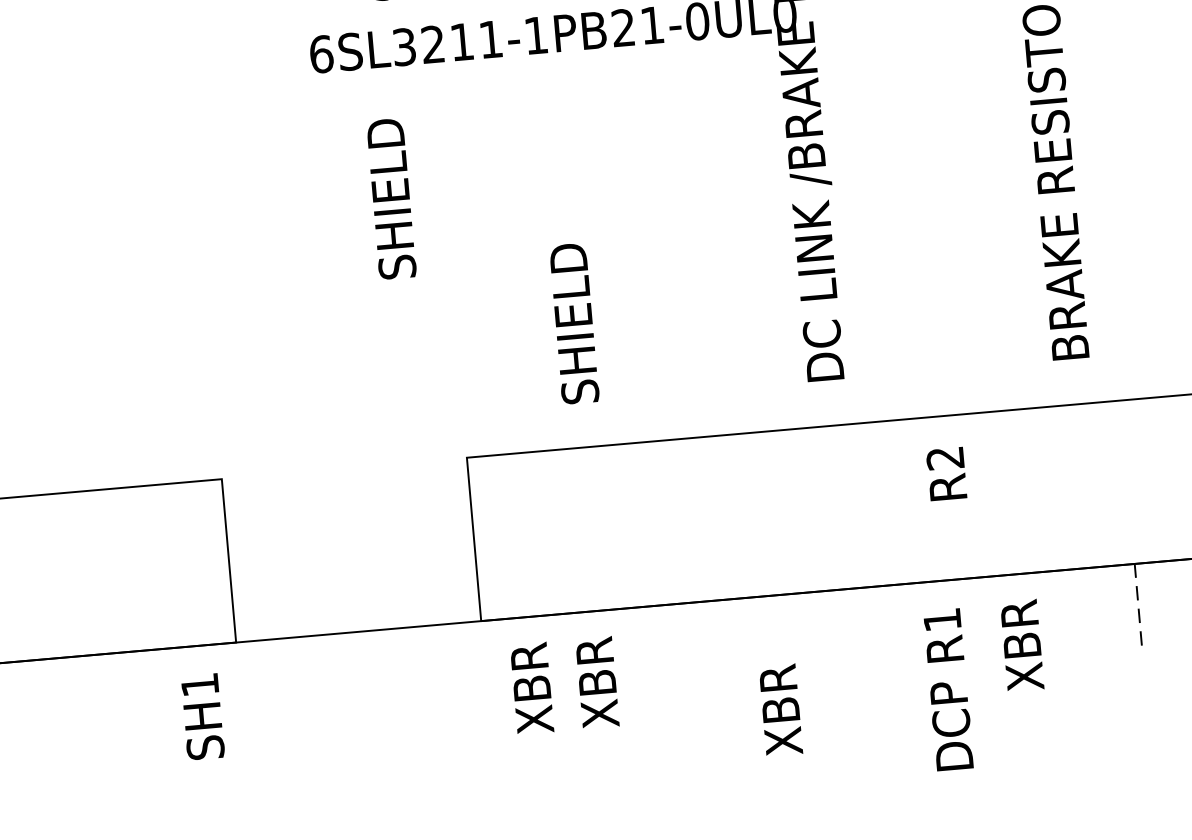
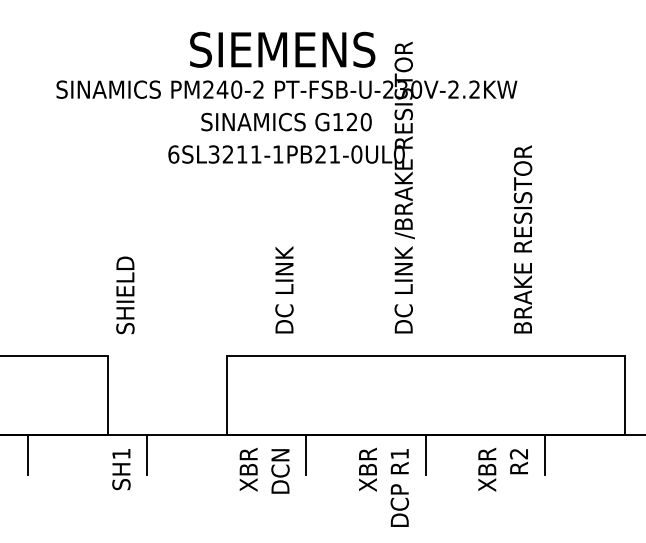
text: (391, 199) -> (125, 295), moved
text: (573, 313) -> (284, 290), SHIELD -> DC LINK
text: (945, 473) -> (518, 461), moved
line: (1139, 603) -> (545, 454), dashed -> solid
line: (892, 625) -> (425, 454), added
line: (648, 646) -> (306, 454), added
line: (321, 675) -> (147, 454), added
text: (597, 684) -> (280, 470), XBR -> DCN
text: (947, 688) -> (399, 487), moved
line: (77, 696) -> (28, 454), added
text: (779, 709) -> (367, 469), moved
text: (202, 716) -> (121, 469), moved

